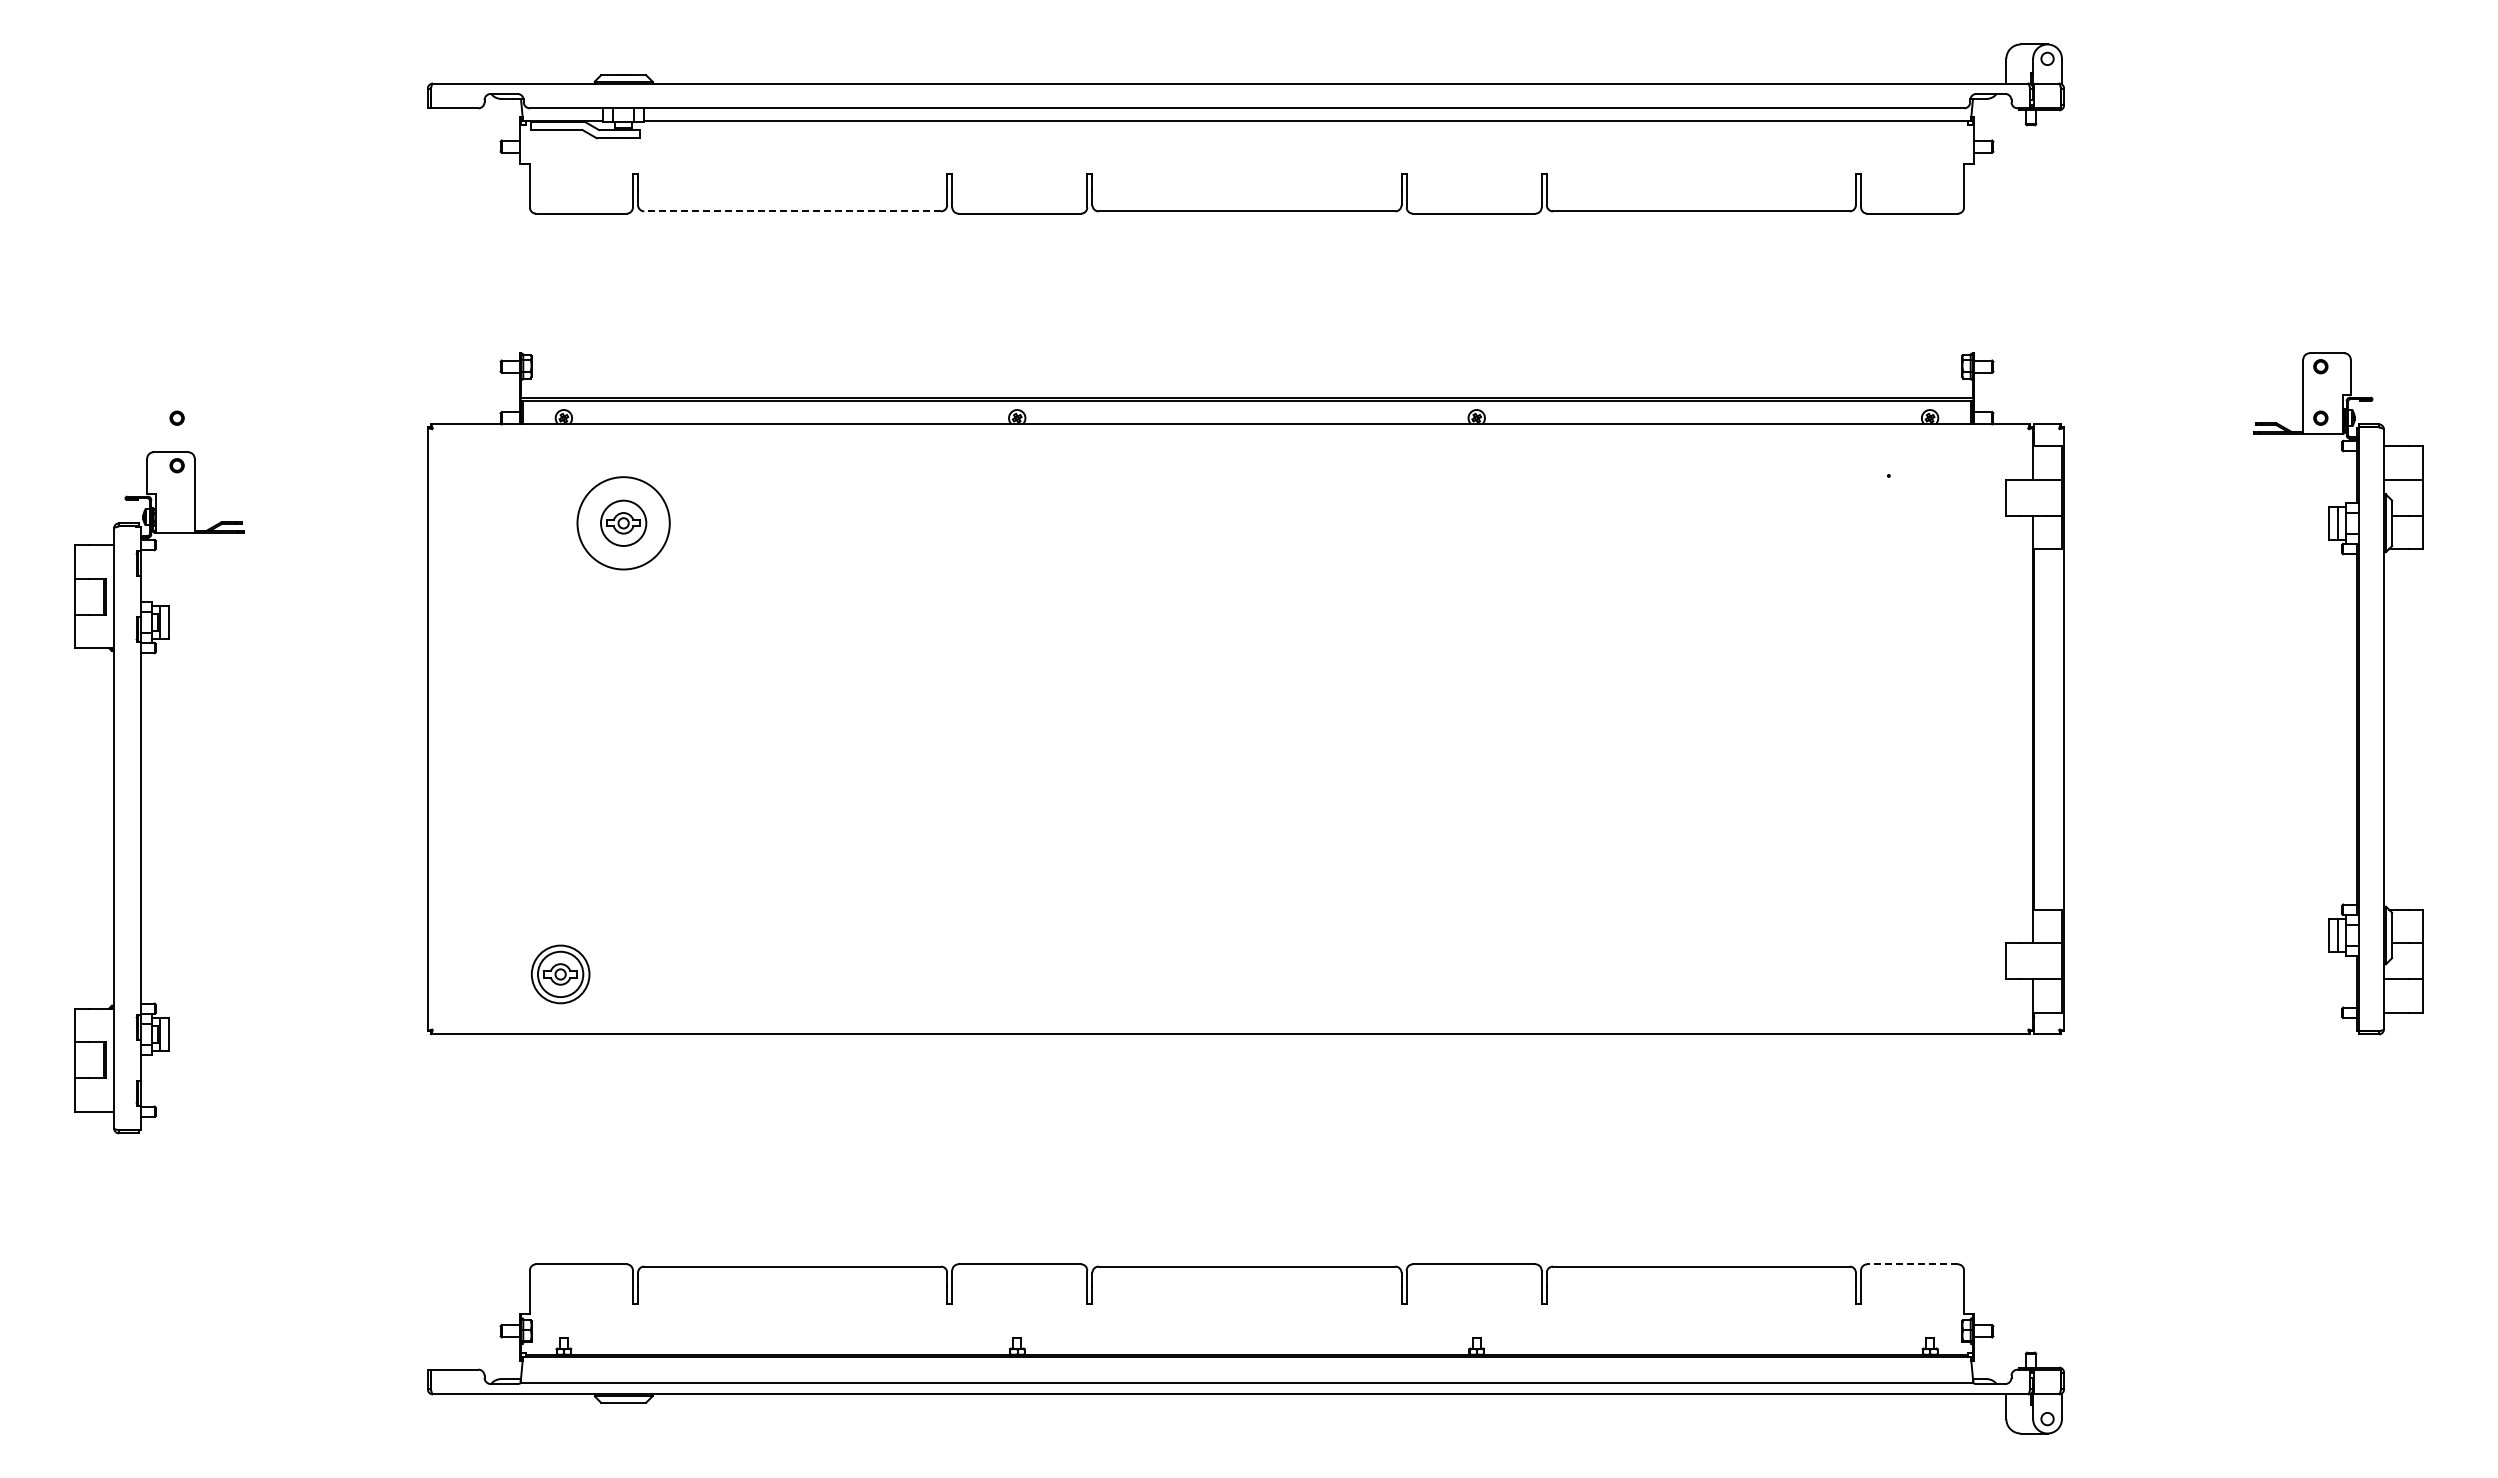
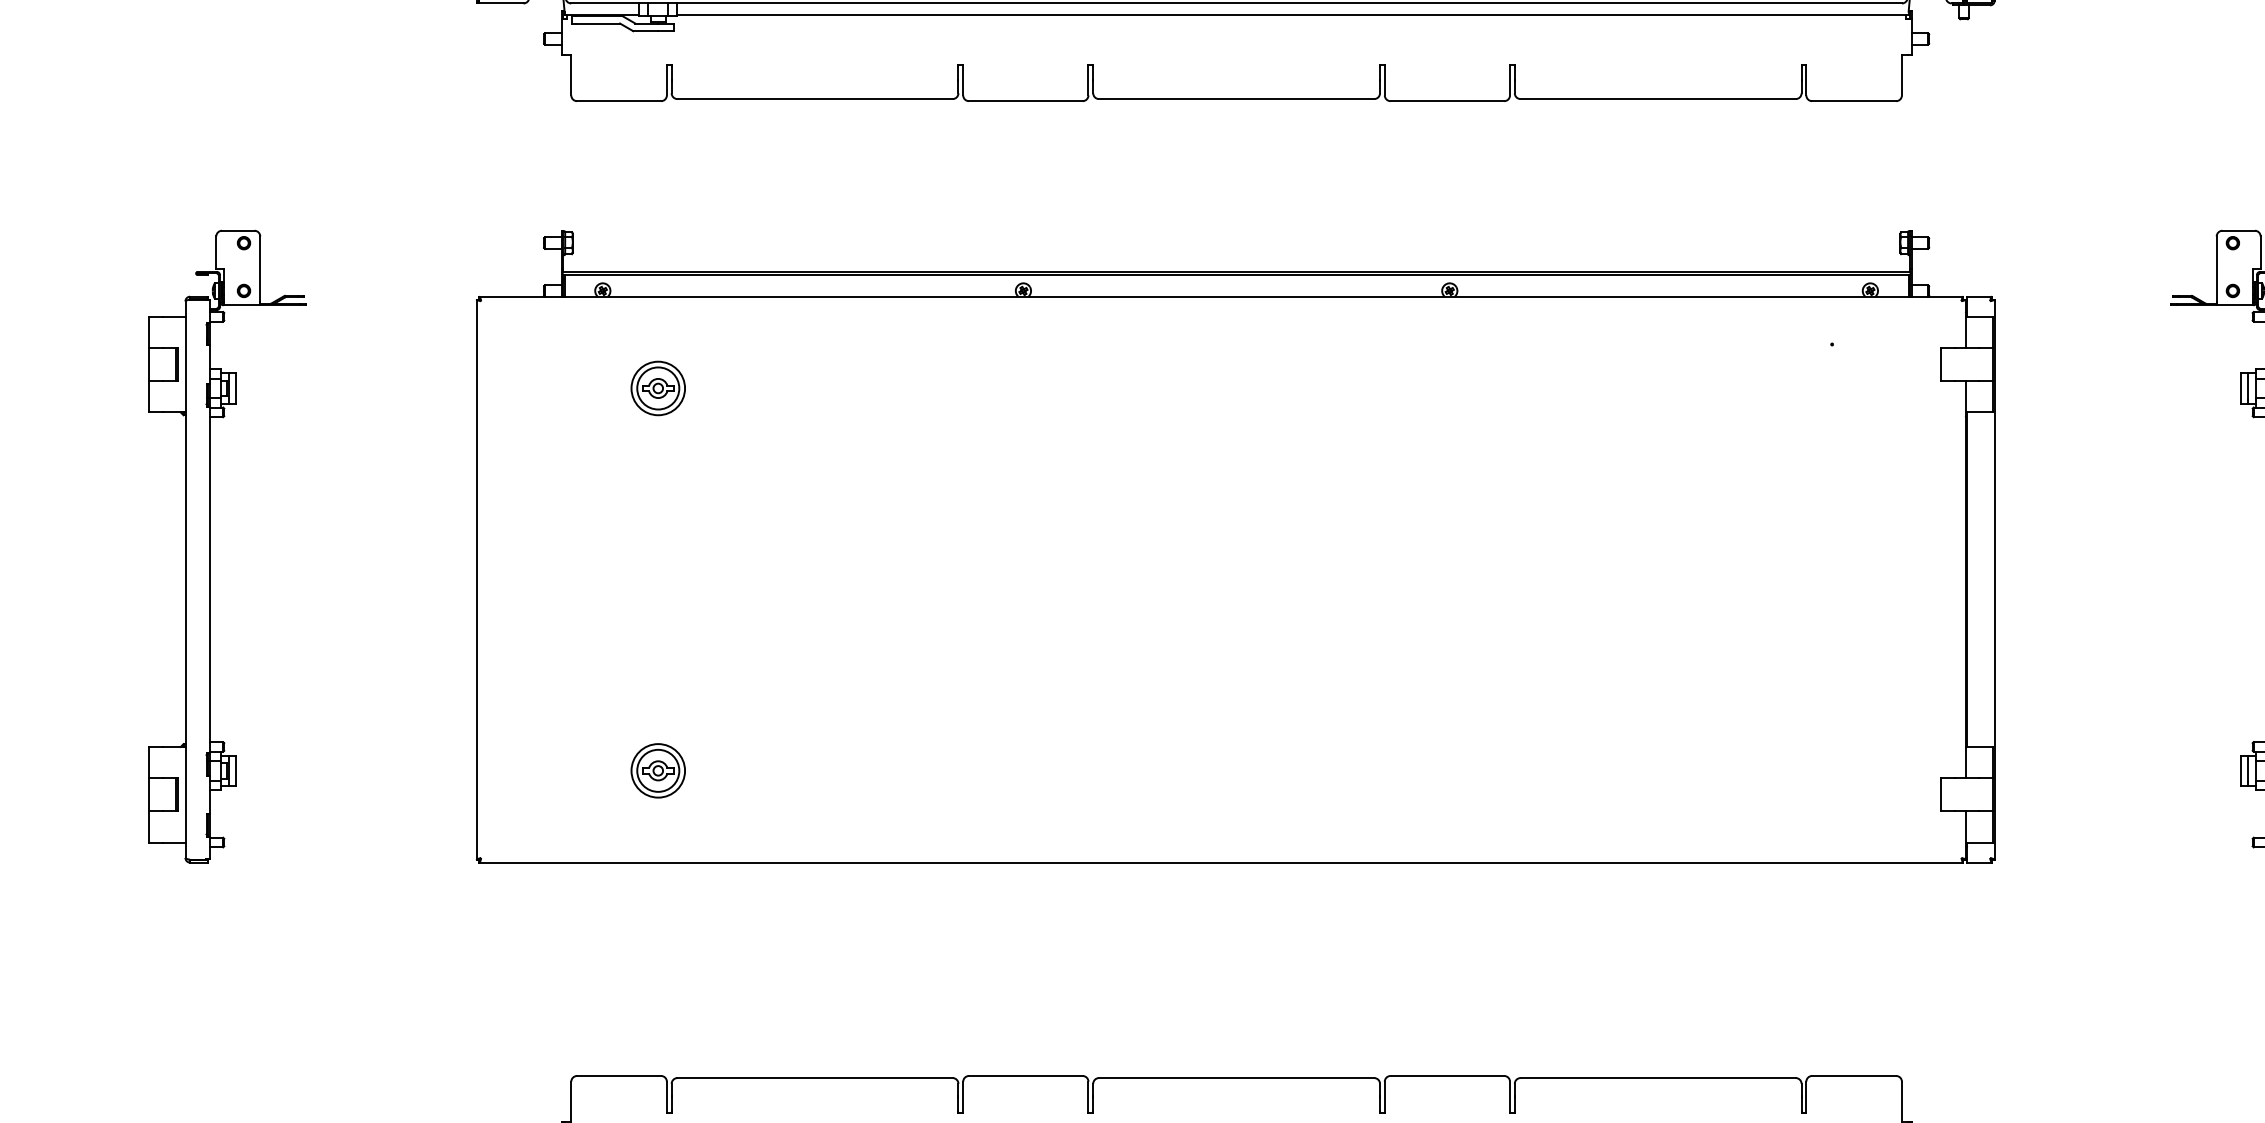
line: (792, 211) -> (814, 99), dashed -> solid
circle: (623, 523) -> (658, 388), size x0.62
part: (141, 792) -> (210, 546), moved
part: (560, 974) -> (658, 770), moved
line: (1912, 1264) -> (1854, 1076), dashed -> solid

